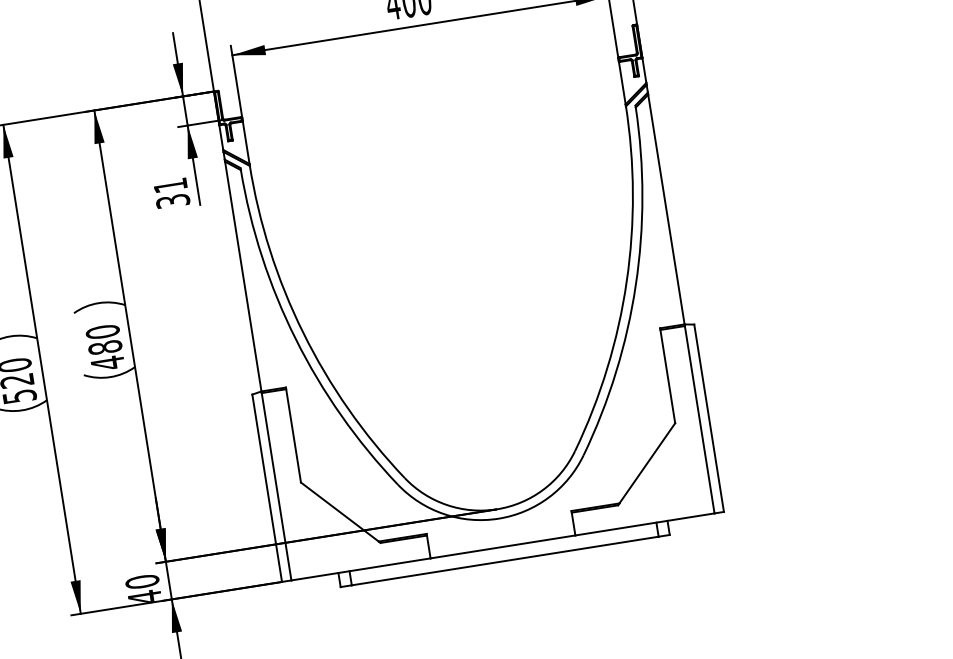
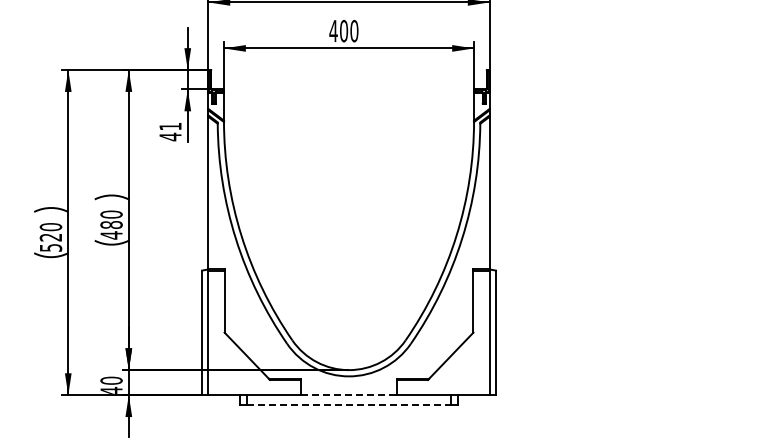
text: (172, 200) -> (170, 136), 31 -> 41
line: (503, 547) -> (349, 395), solid -> dashed
line: (505, 560) -> (349, 404), solid -> dashed

